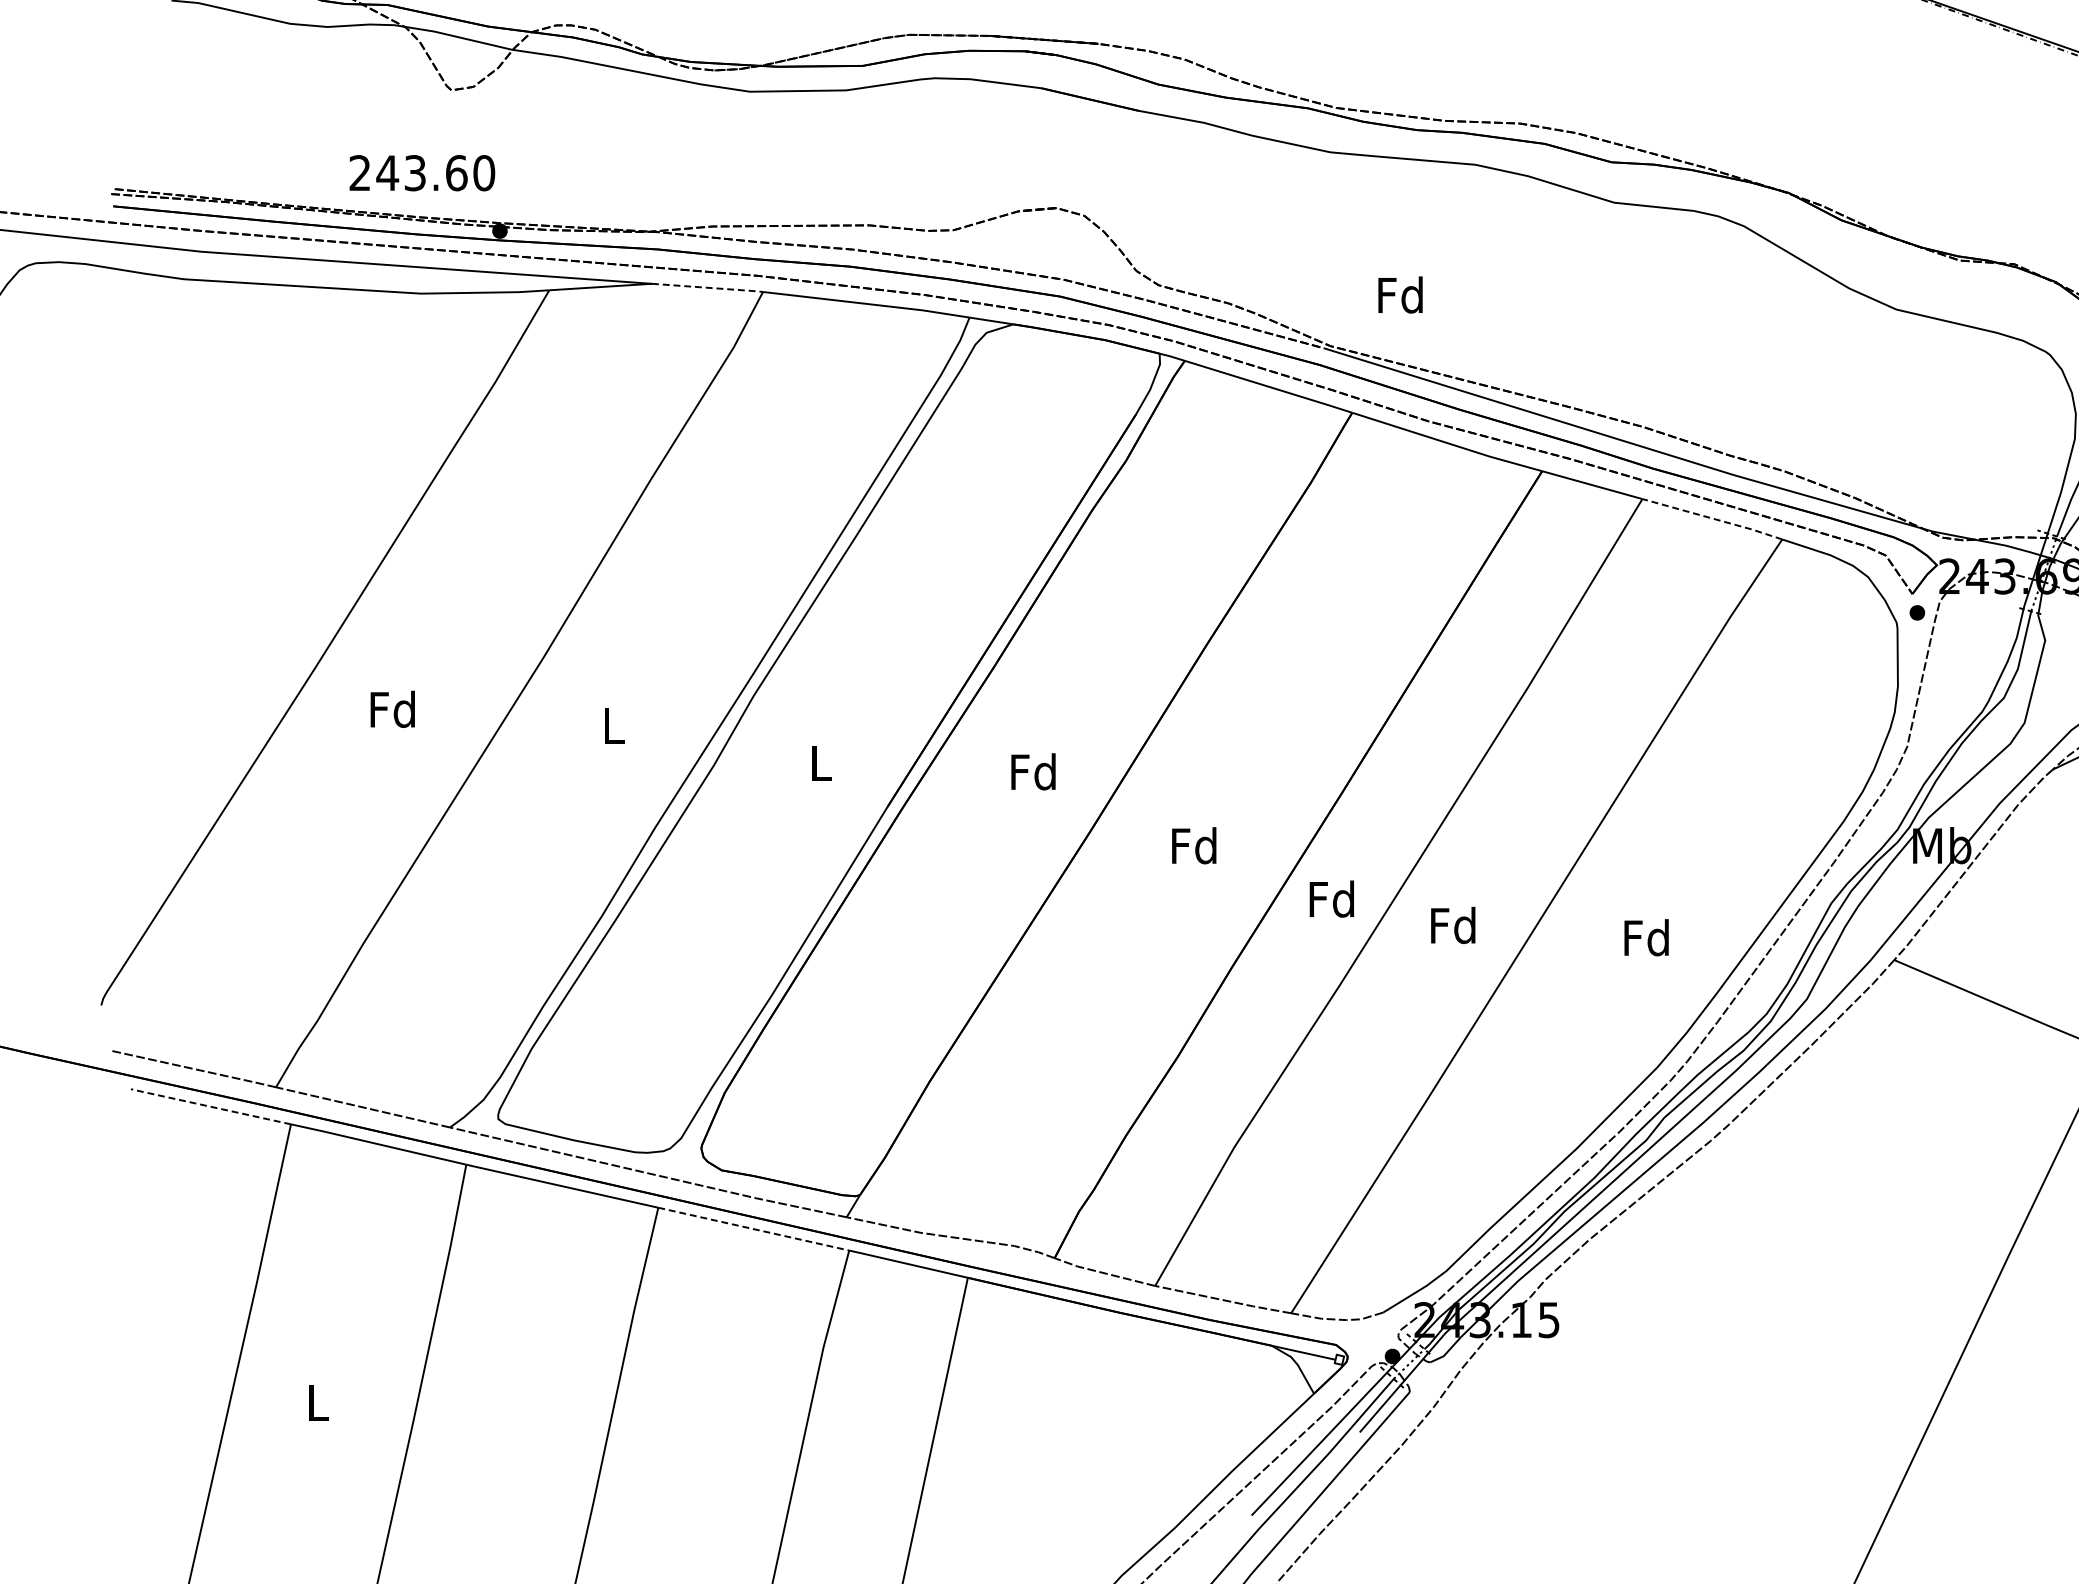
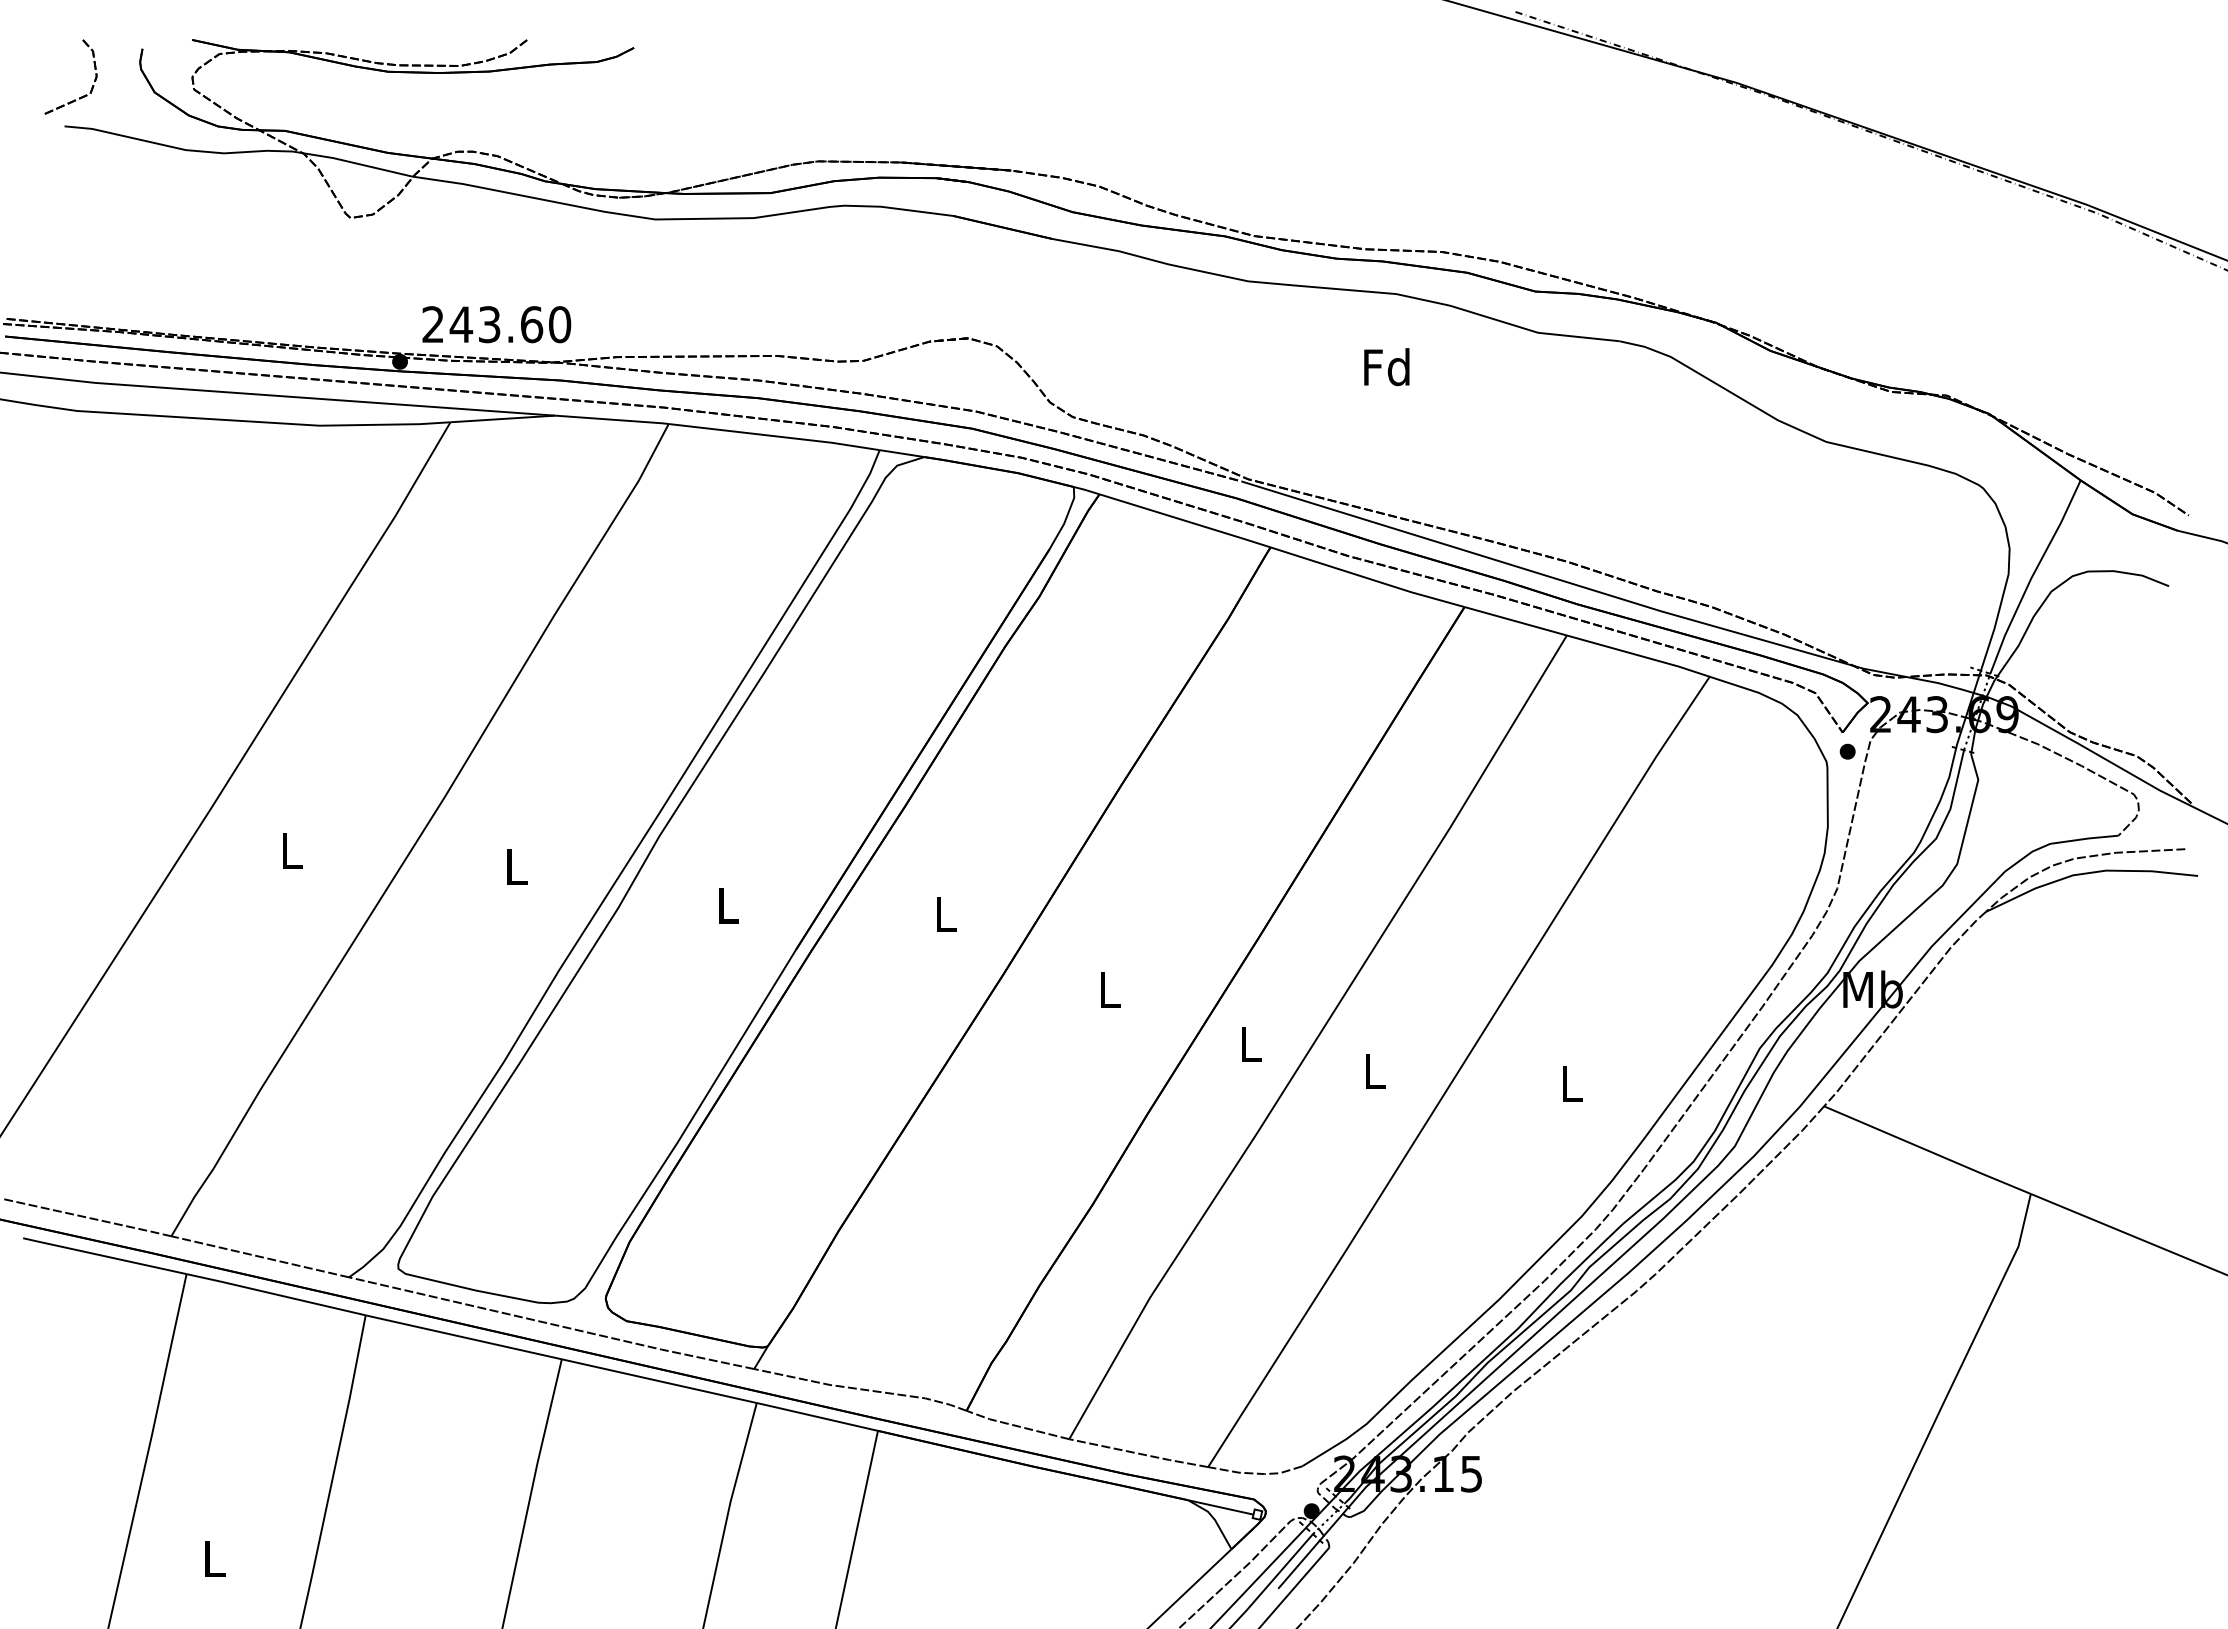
text: (422, 173) -> (496, 324), moved
line: (707, 287) -> (612, 419), dashed -> solid
text: (1400, 295) -> (1386, 367), moved
line: (1713, 518) -> (1639, 655), dashed -> solid
text: (392, 709) -> (290, 850), Fd -> L
text: (1033, 772) -> (944, 914), Fd -> L
text: (1193, 845) -> (1108, 989), Fd -> L
text: (1331, 899) -> (1249, 1044), Fd -> L
text: (1453, 924) -> (1373, 1070), Fd -> L
text: (1645, 937) -> (1570, 1083), Fd -> L
line: (210, 1107) -> (104, 1256), dashed -> solid
line: (753, 1229) -> (659, 1381), dashed -> solid

